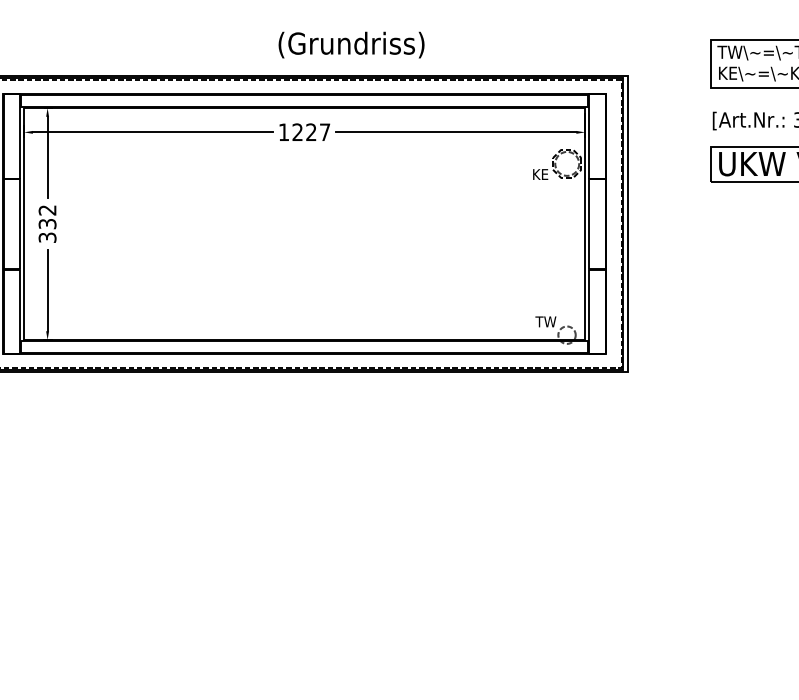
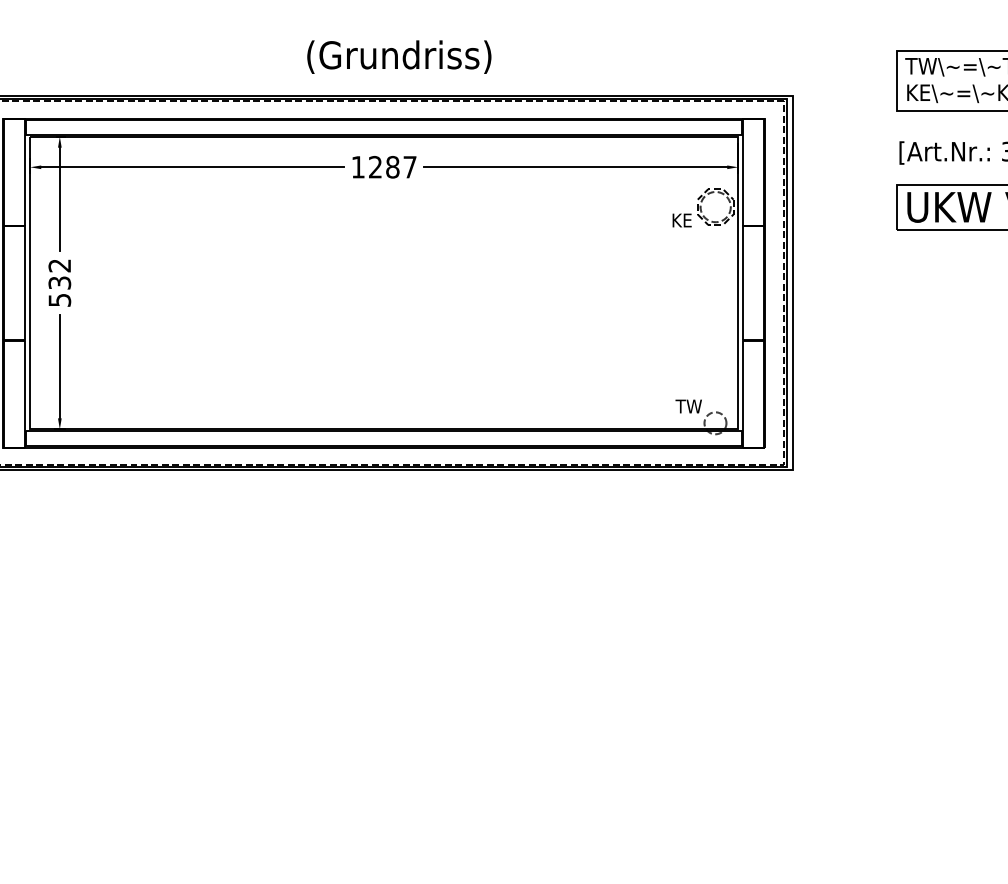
text: (351, 44) -> (399, 56), moved
text: (311, 132) -> (392, 167), 1227 -> 1287
text: (46, 237) -> (58, 300), 332 -> 532

